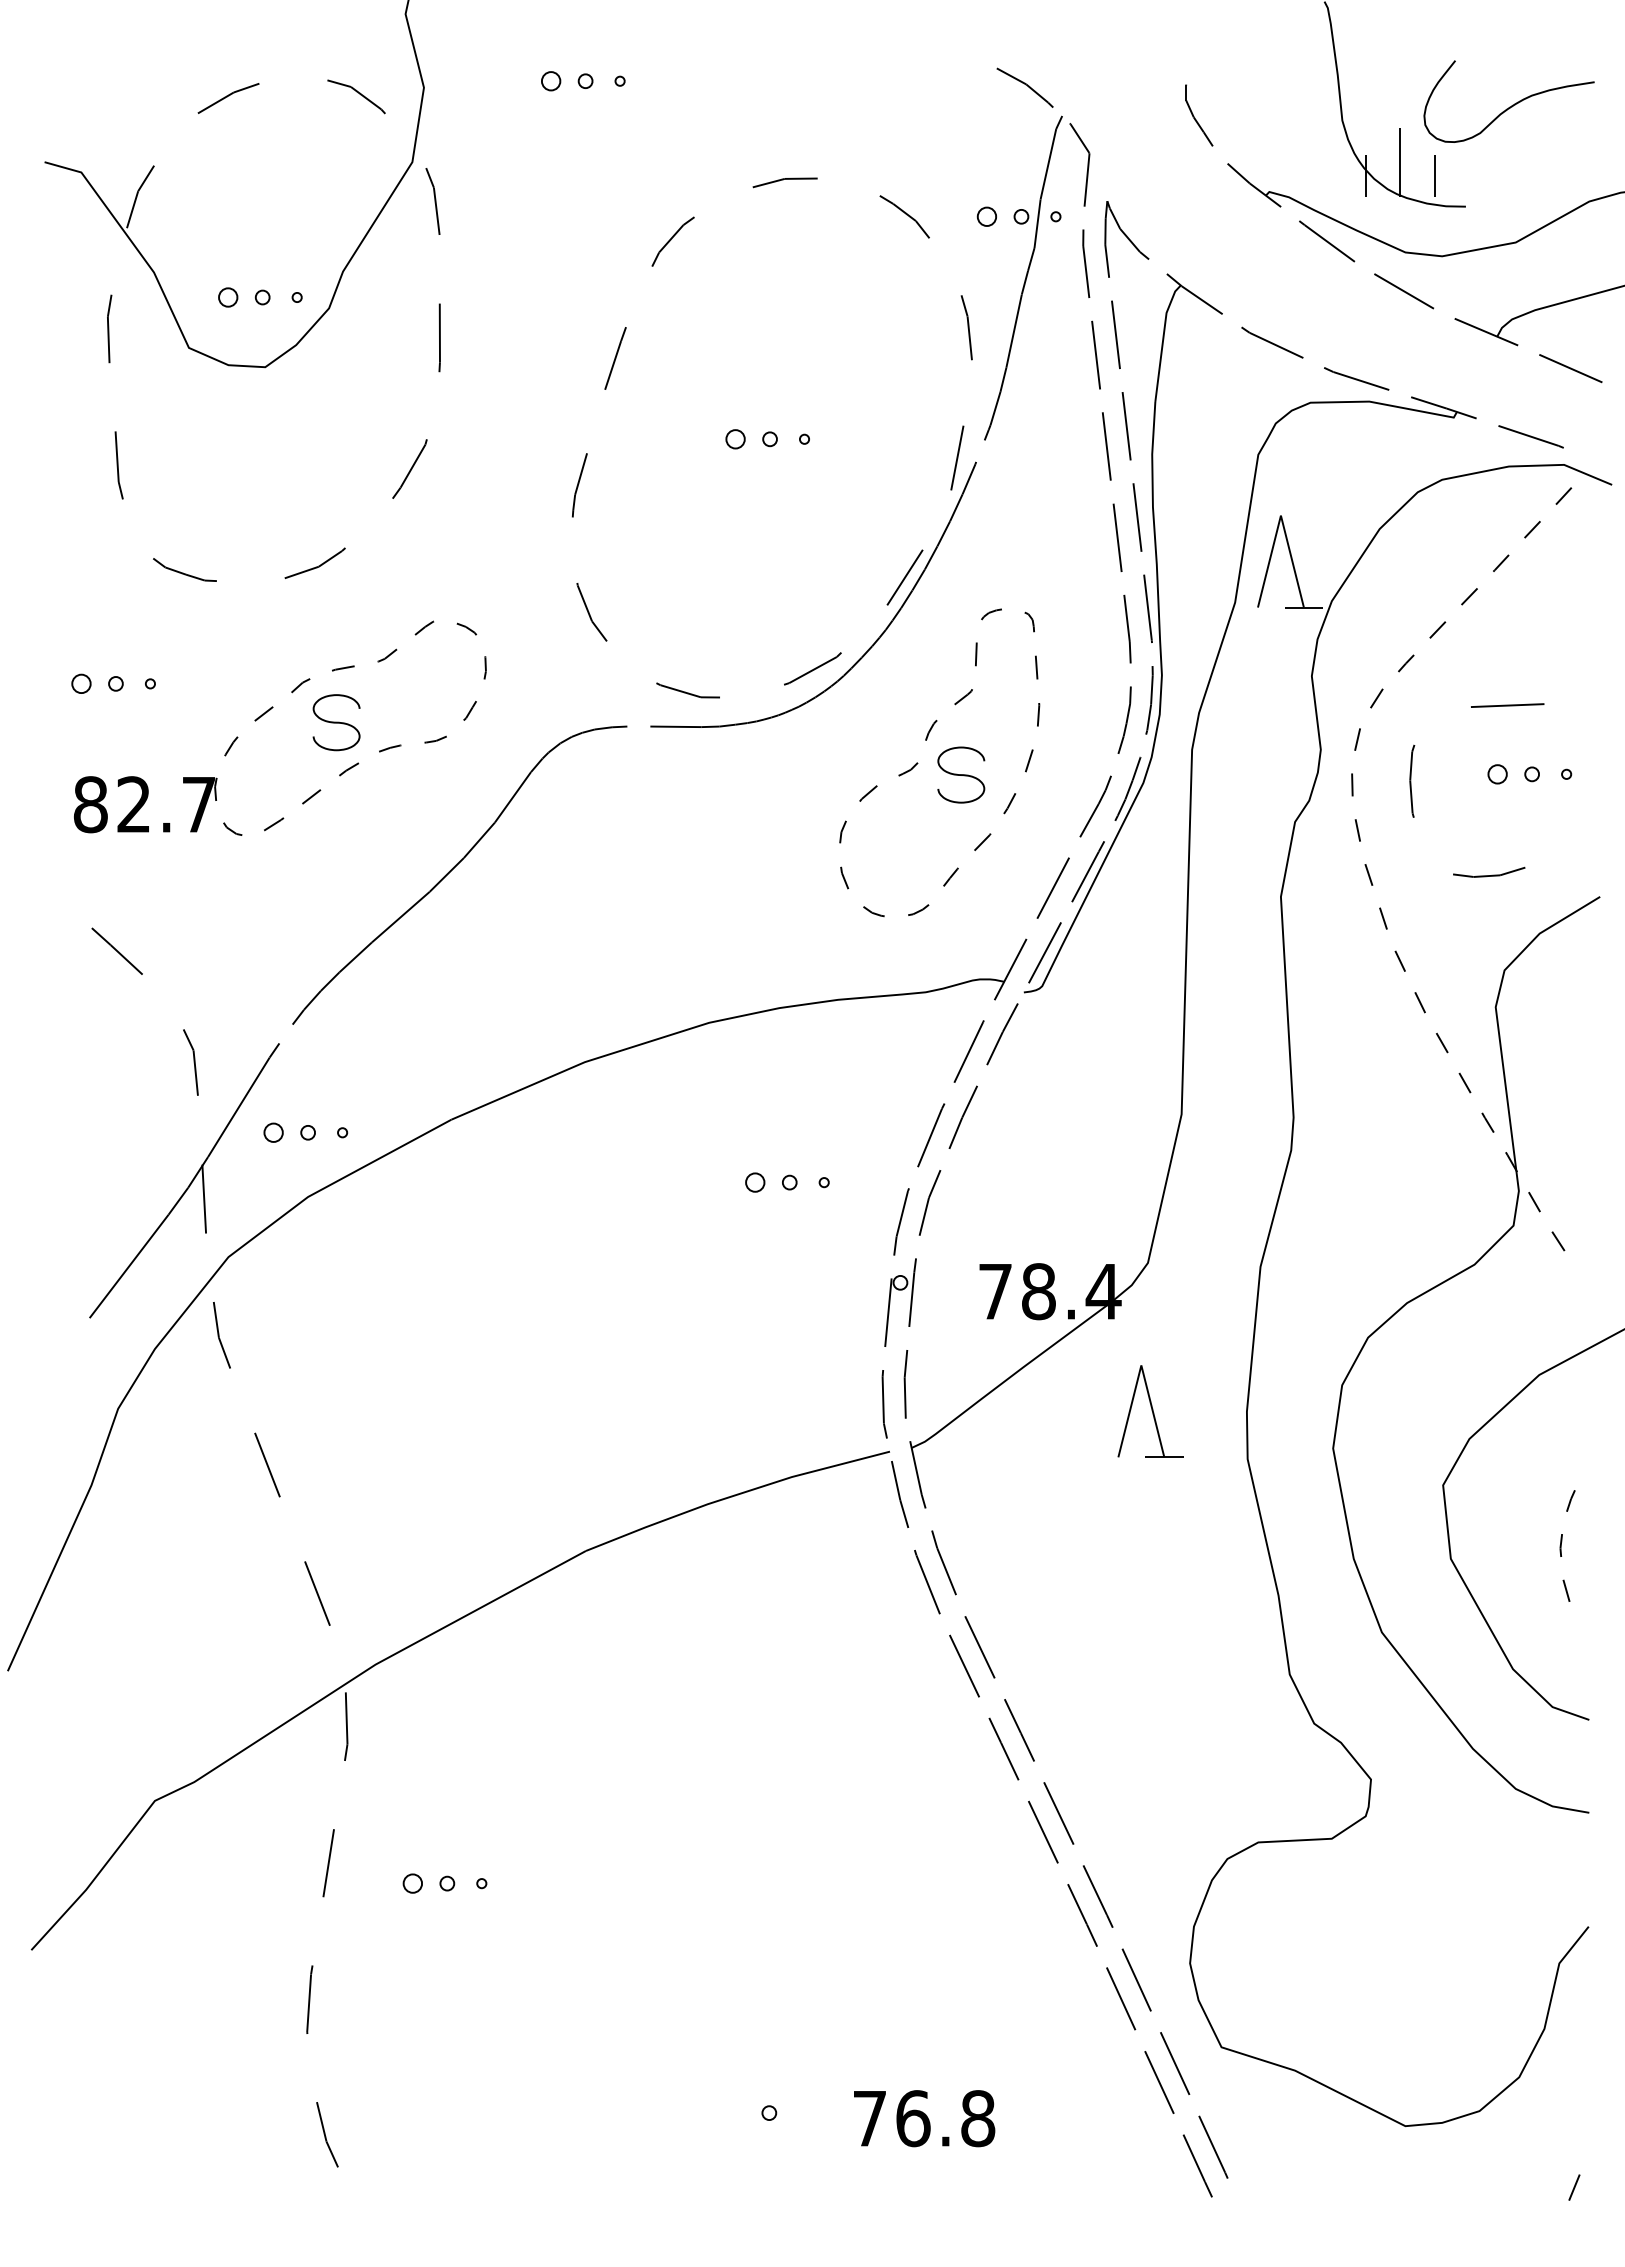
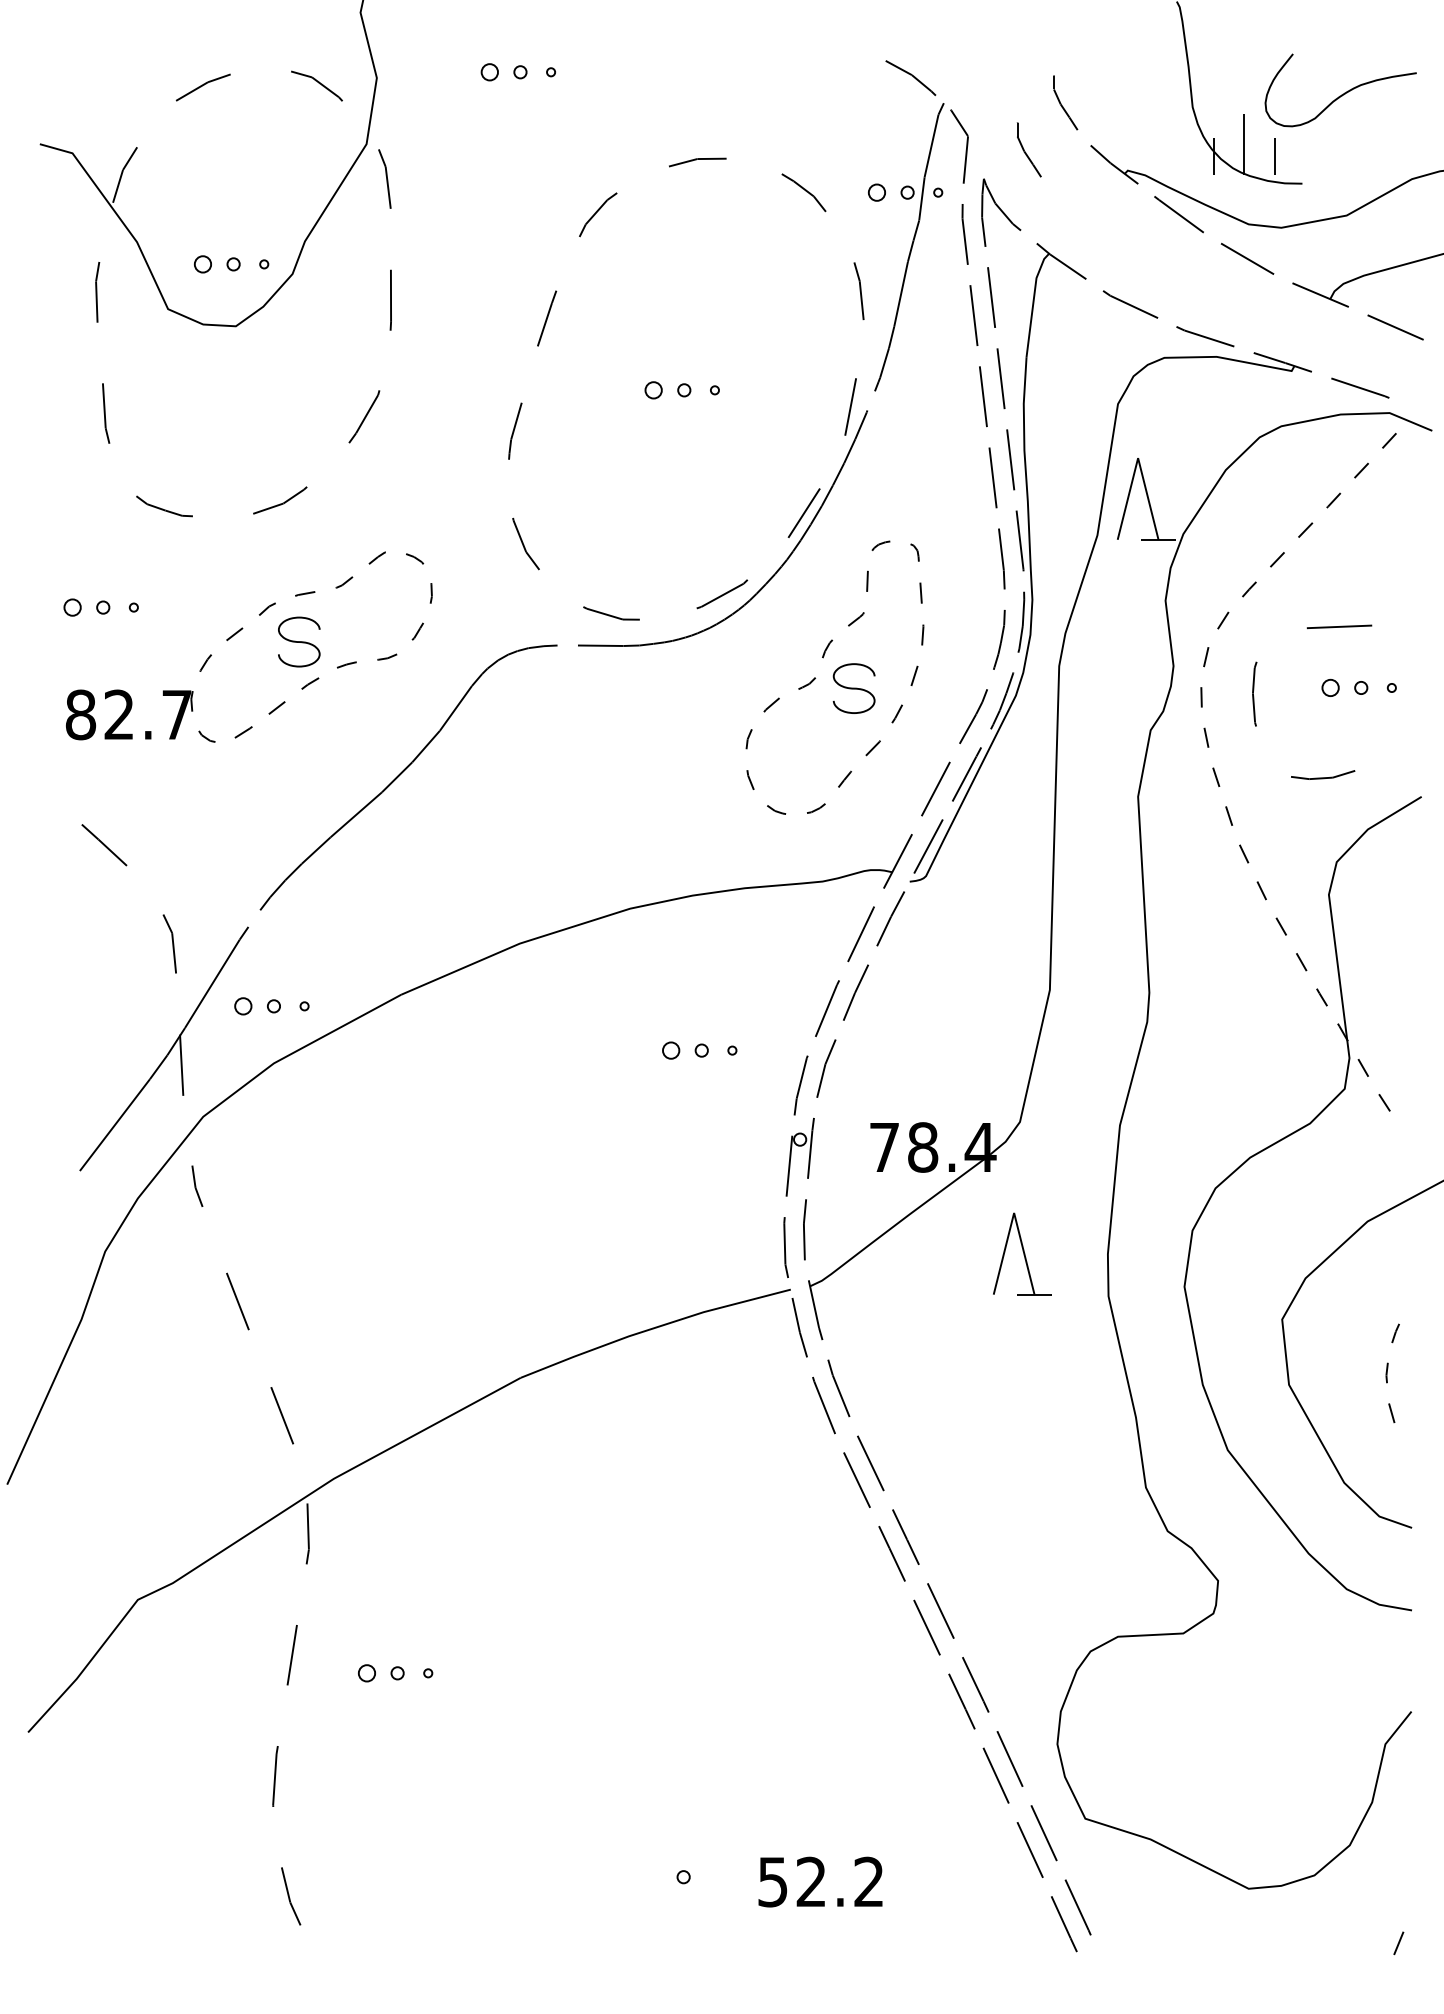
part: (1158, 168) -> (1029, 149), added
part: (221, 1335) -> (197, 1186), size x0.7
text: (924, 2118) -> (821, 1881), 76.8 -> 52.2

